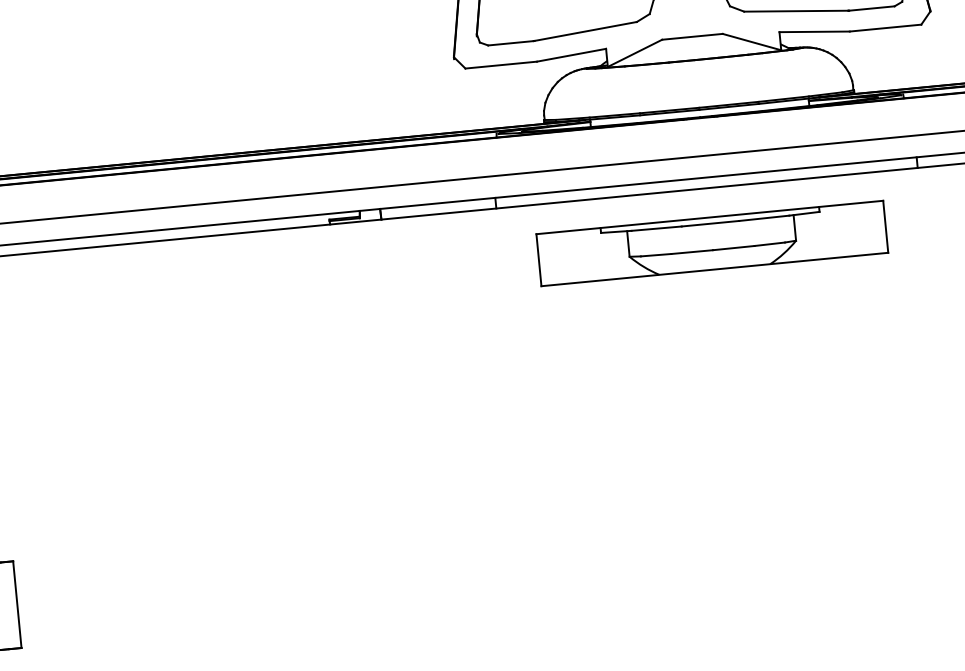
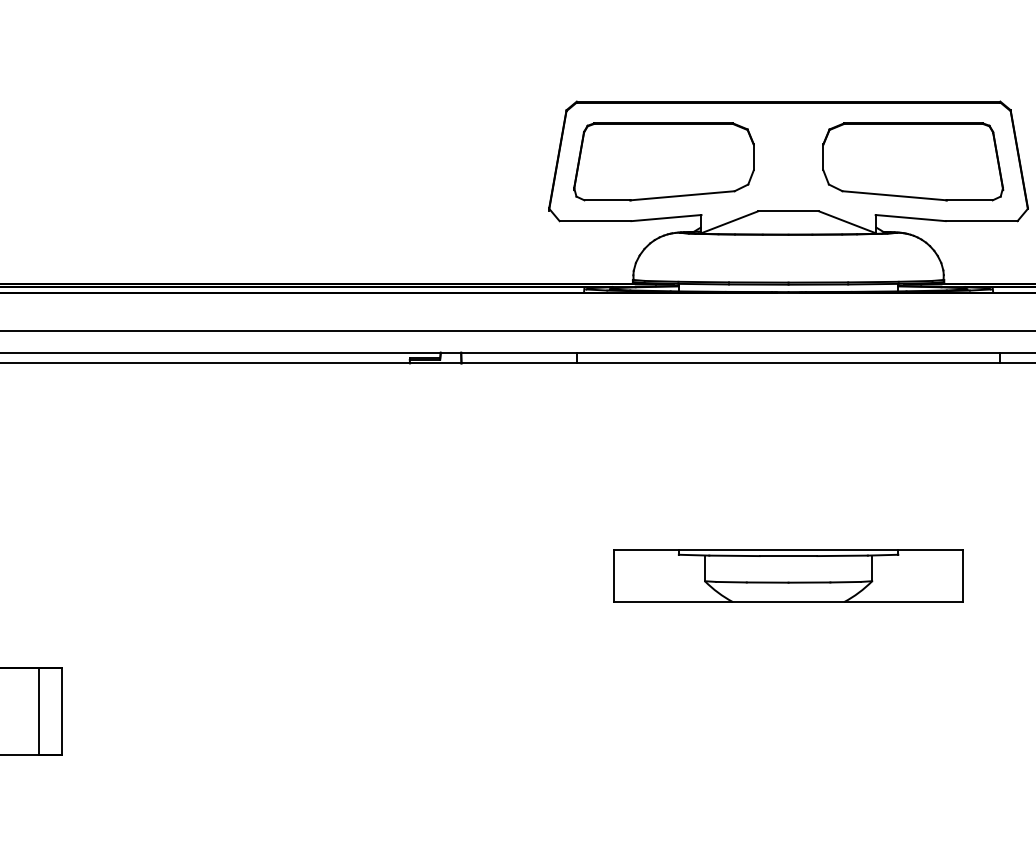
part: (712, 243) -> (788, 575), moved

